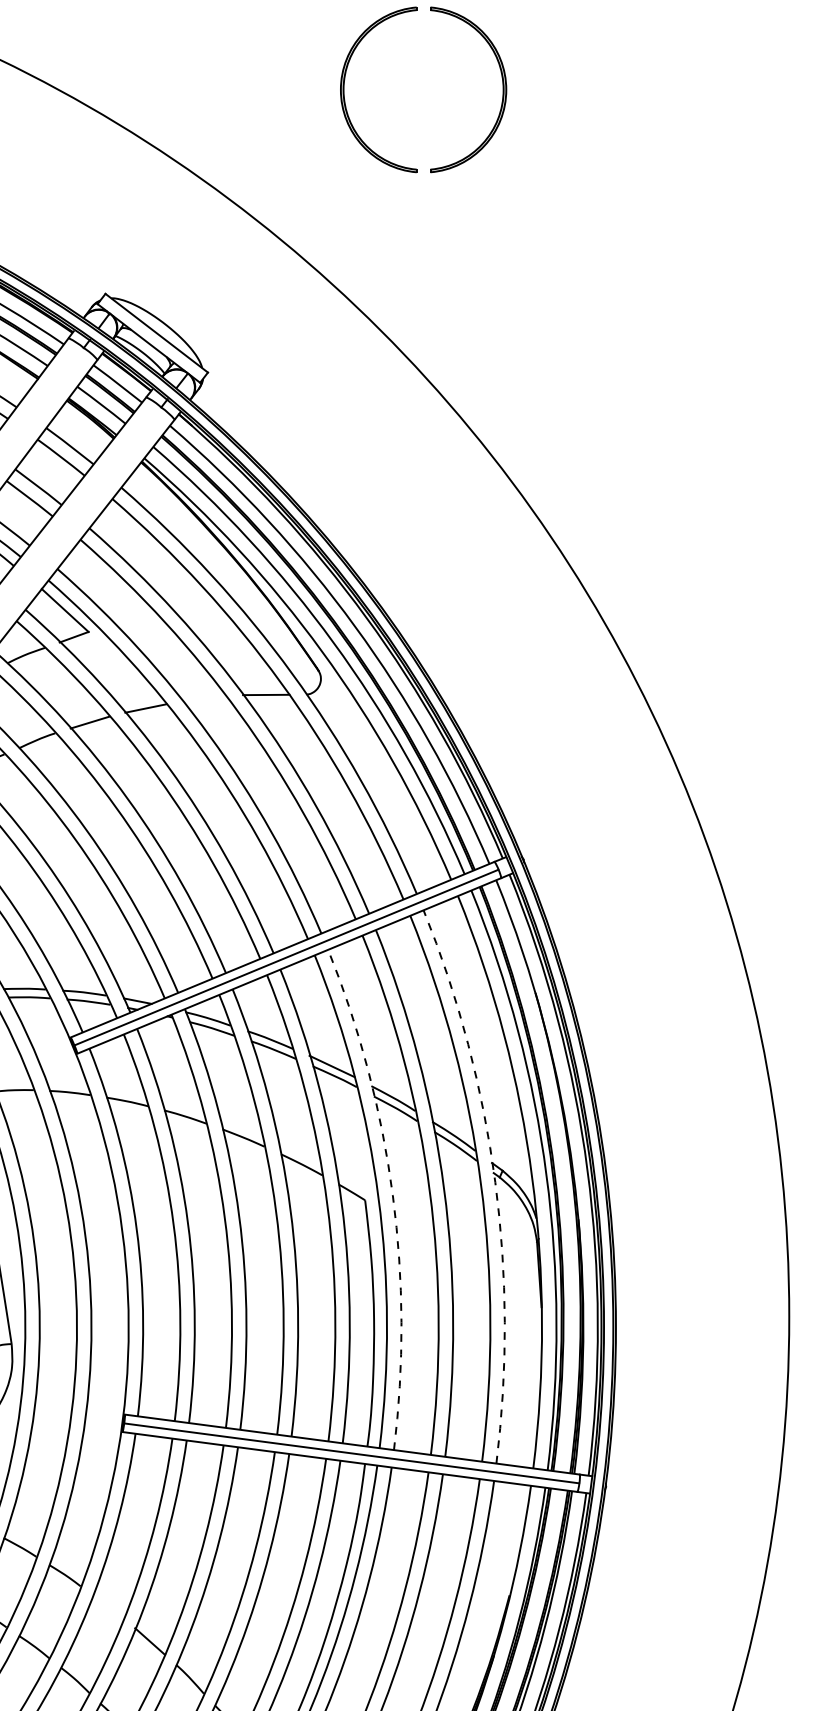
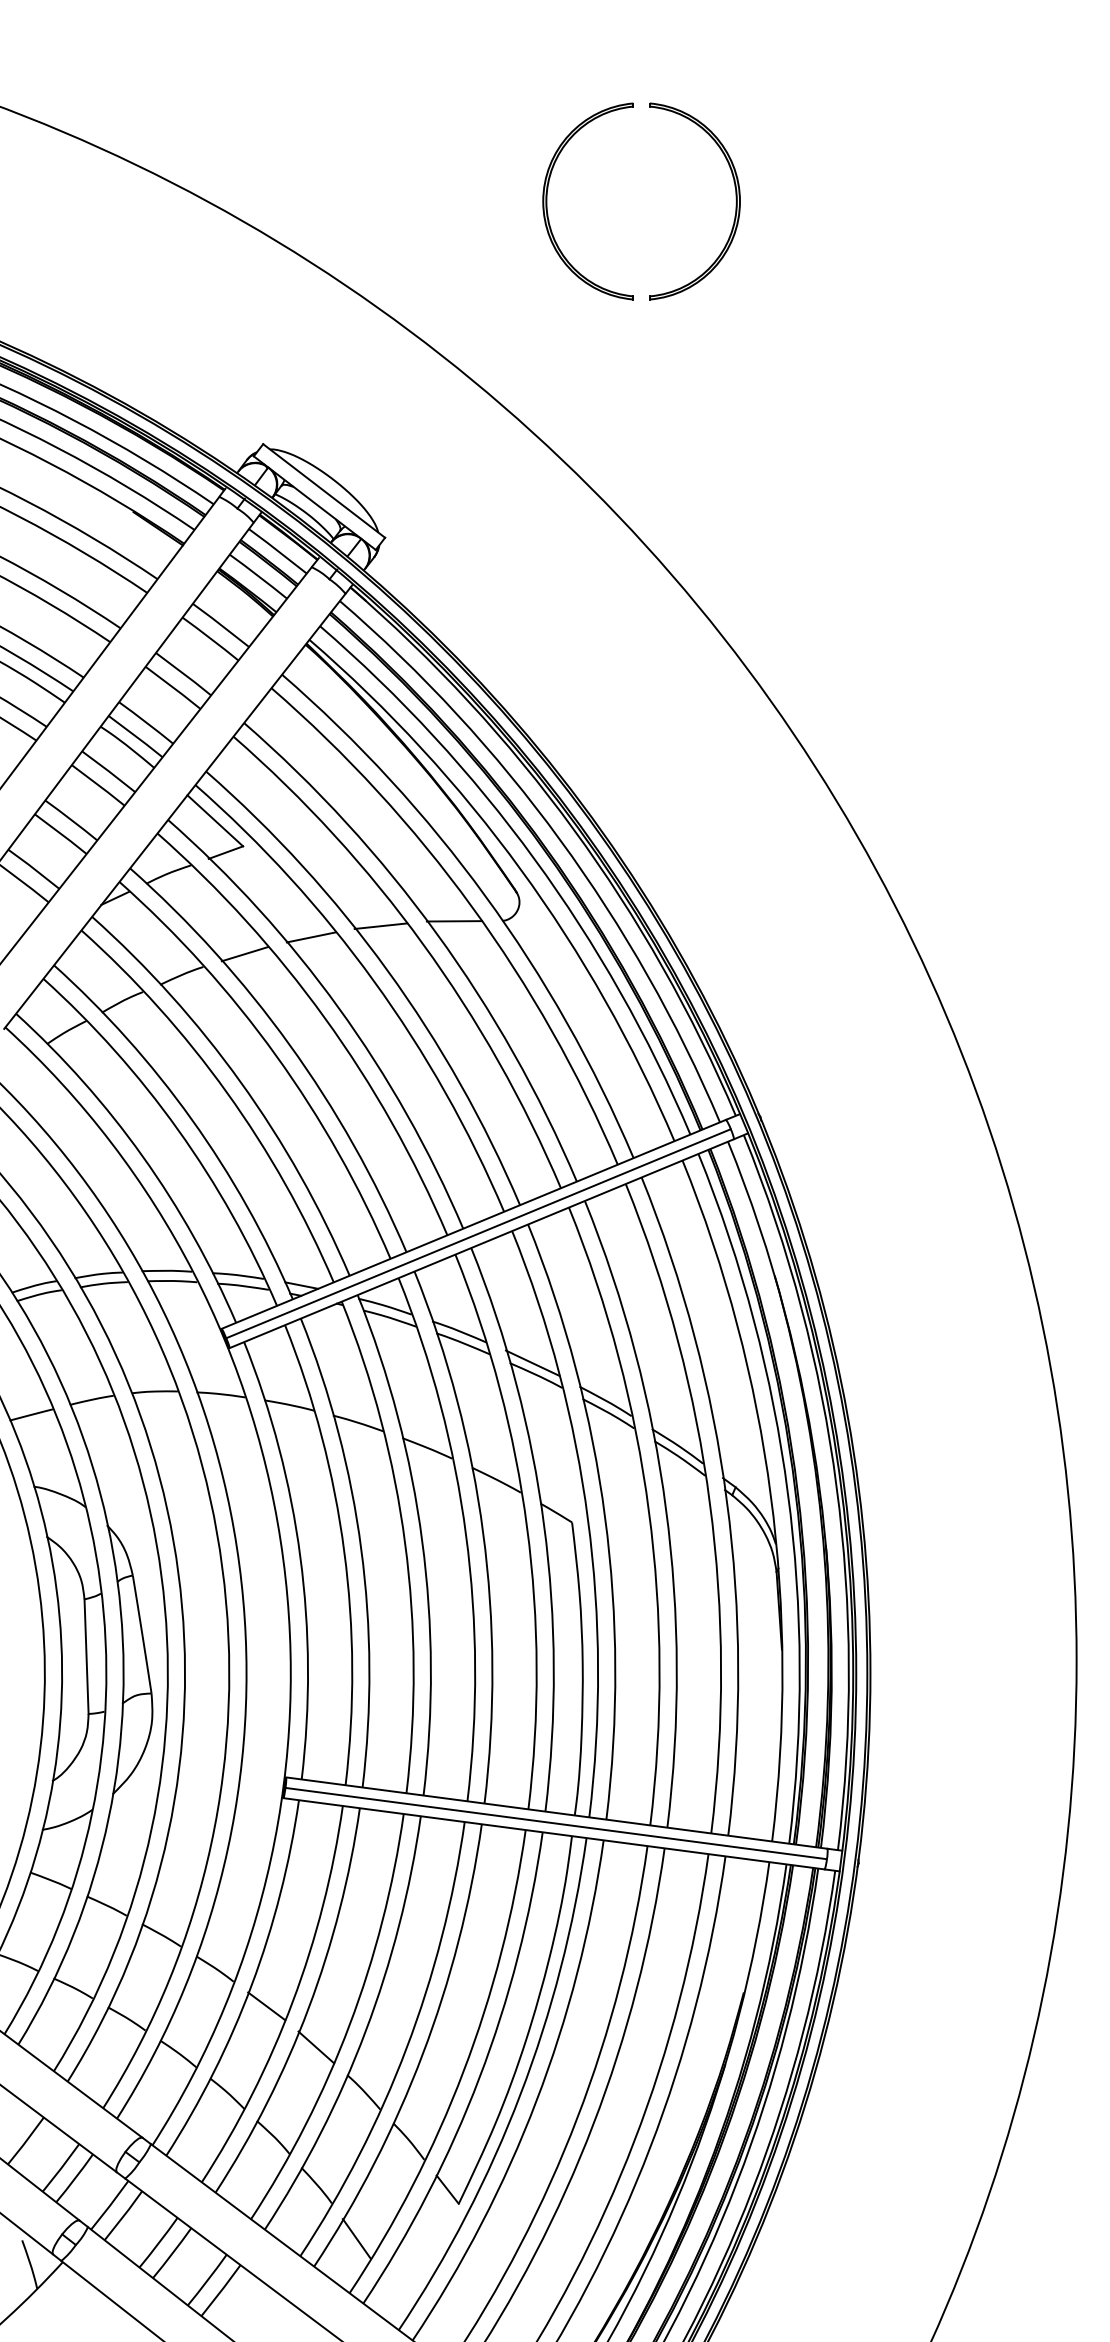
line: (204, 698) -> (380, 925), added
arc: (494, 1182) -> (726, 1501), dashed -> solid
arc: (393, 1196) -> (605, 1517), dashed -> solid
line: (108, 1607) -> (266, 2006), added

